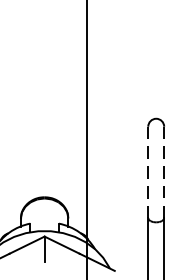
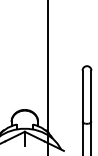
line: (164, 171) -> (91, 95), dashed -> solid
line: (148, 173) -> (82, 96), dashed -> solid

